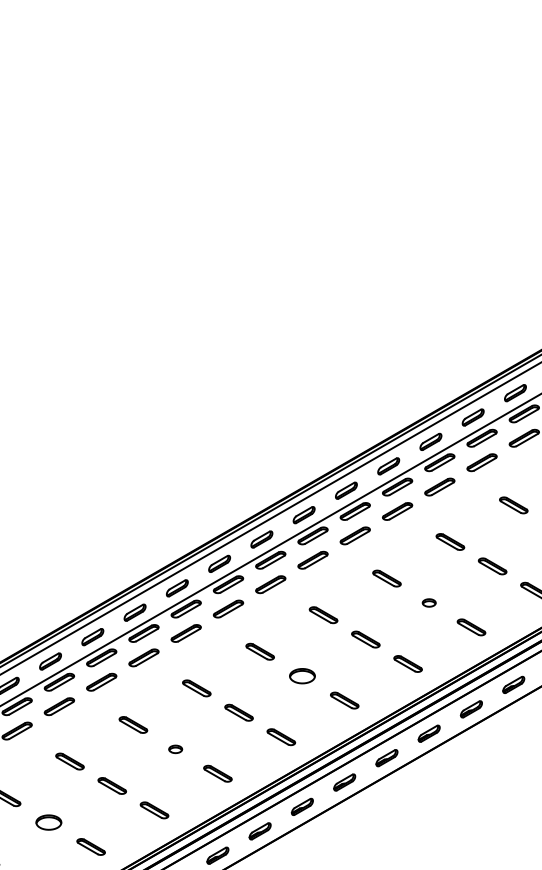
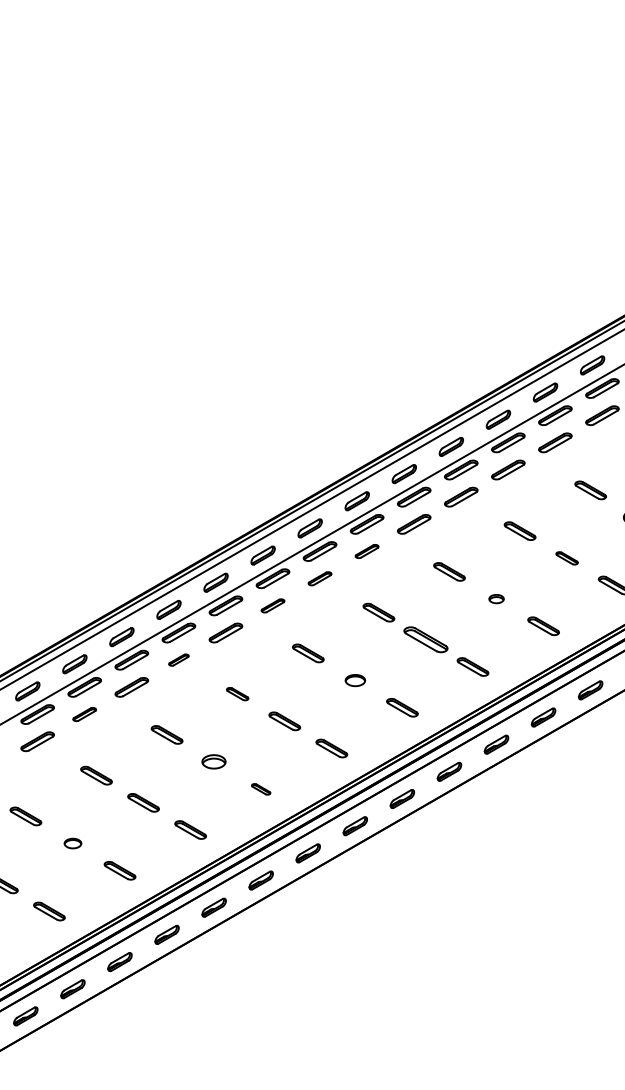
part: (312, 560) -> (366, 551), size x0.7
part: (492, 566) -> (566, 558), size x0.7
part: (270, 584) -> (319, 578), size x0.7
part: (228, 608) -> (272, 605), size x0.7
part: (365, 639) -> (425, 639), size x1.4
part: (143, 657) -> (178, 659), size x0.6
part: (302, 676) -> (355, 680), size x0.7
part: (196, 687) -> (237, 693), size x0.7
part: (59, 706) -> (84, 714), size x0.7
part: (175, 749) -> (214, 762), size x1.6
part: (217, 773) -> (260, 789), size x0.6
part: (48, 822) -> (72, 843), size x0.6

